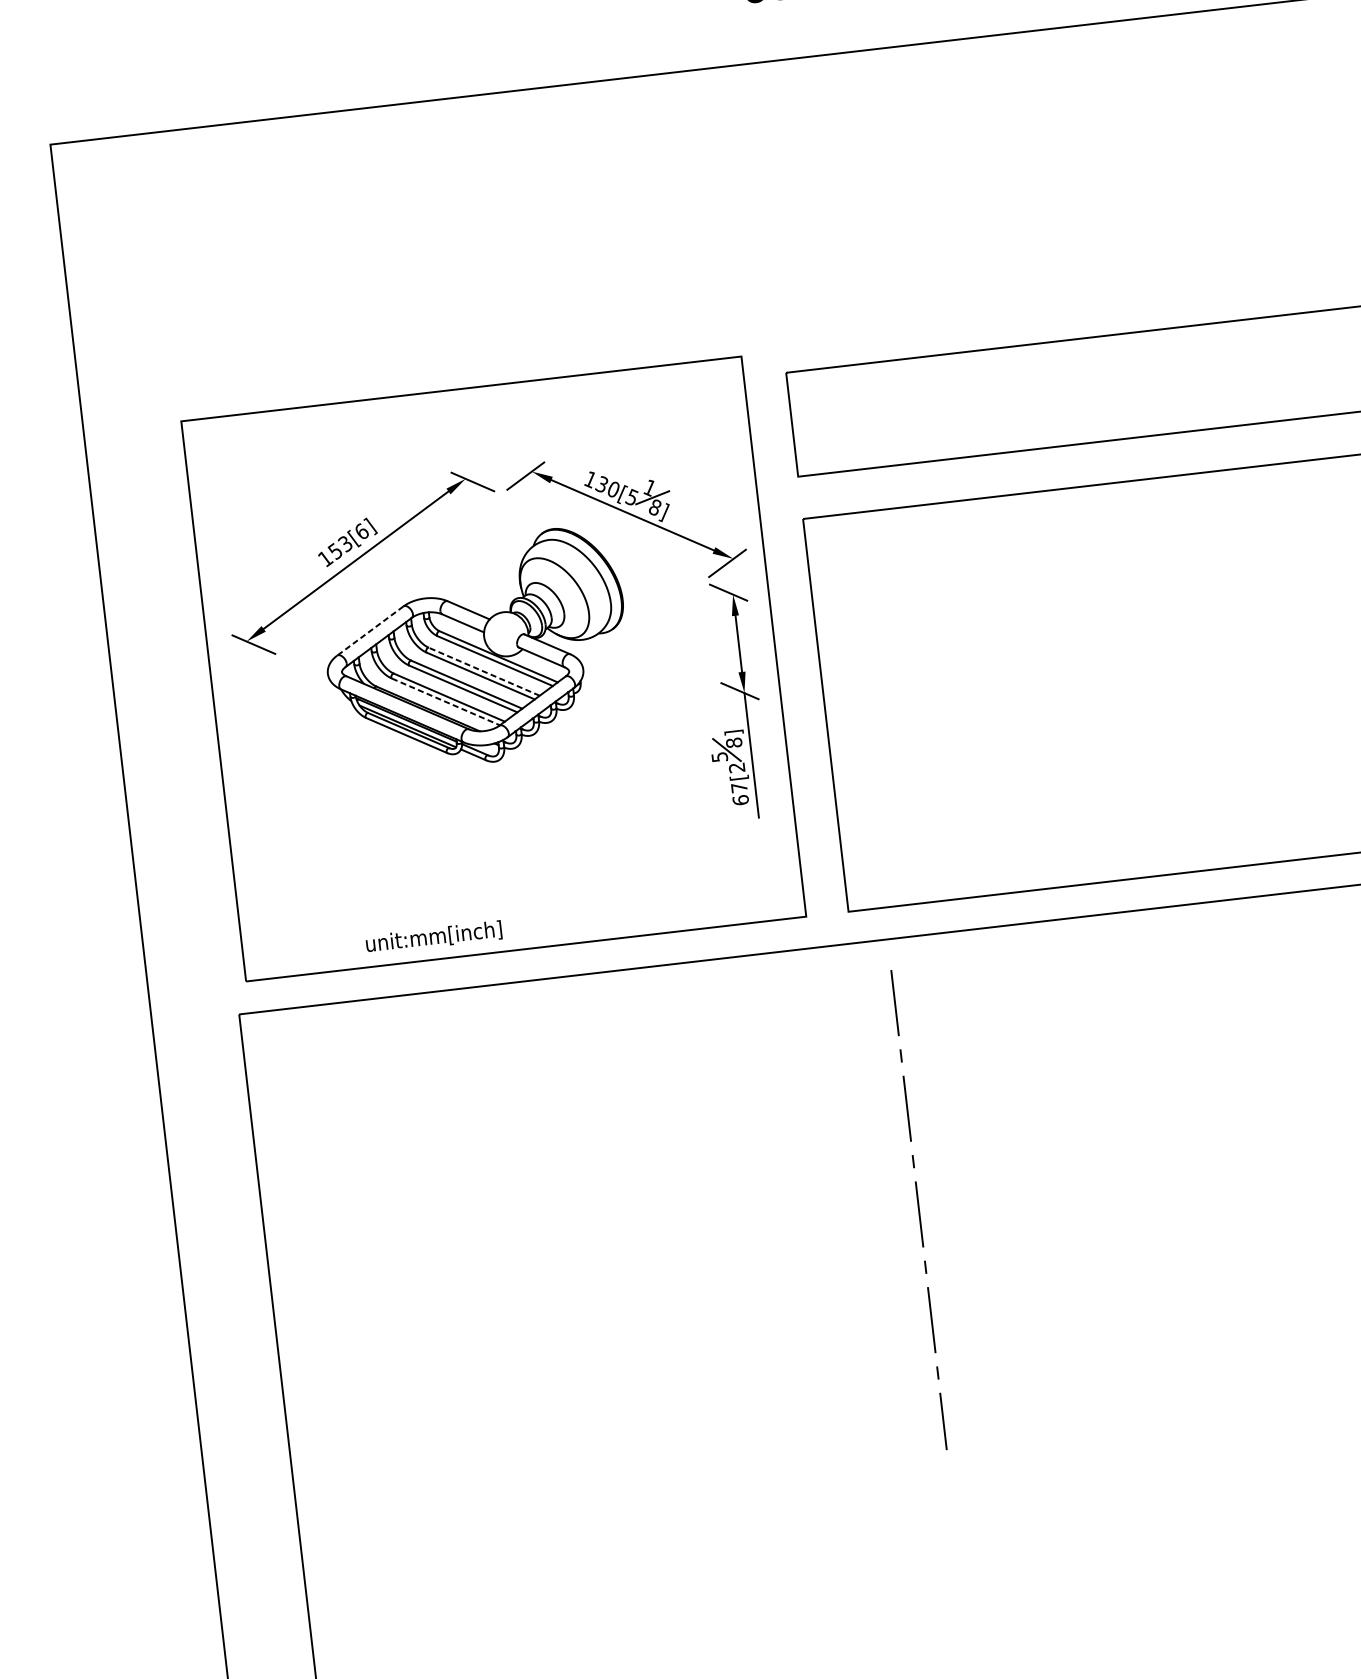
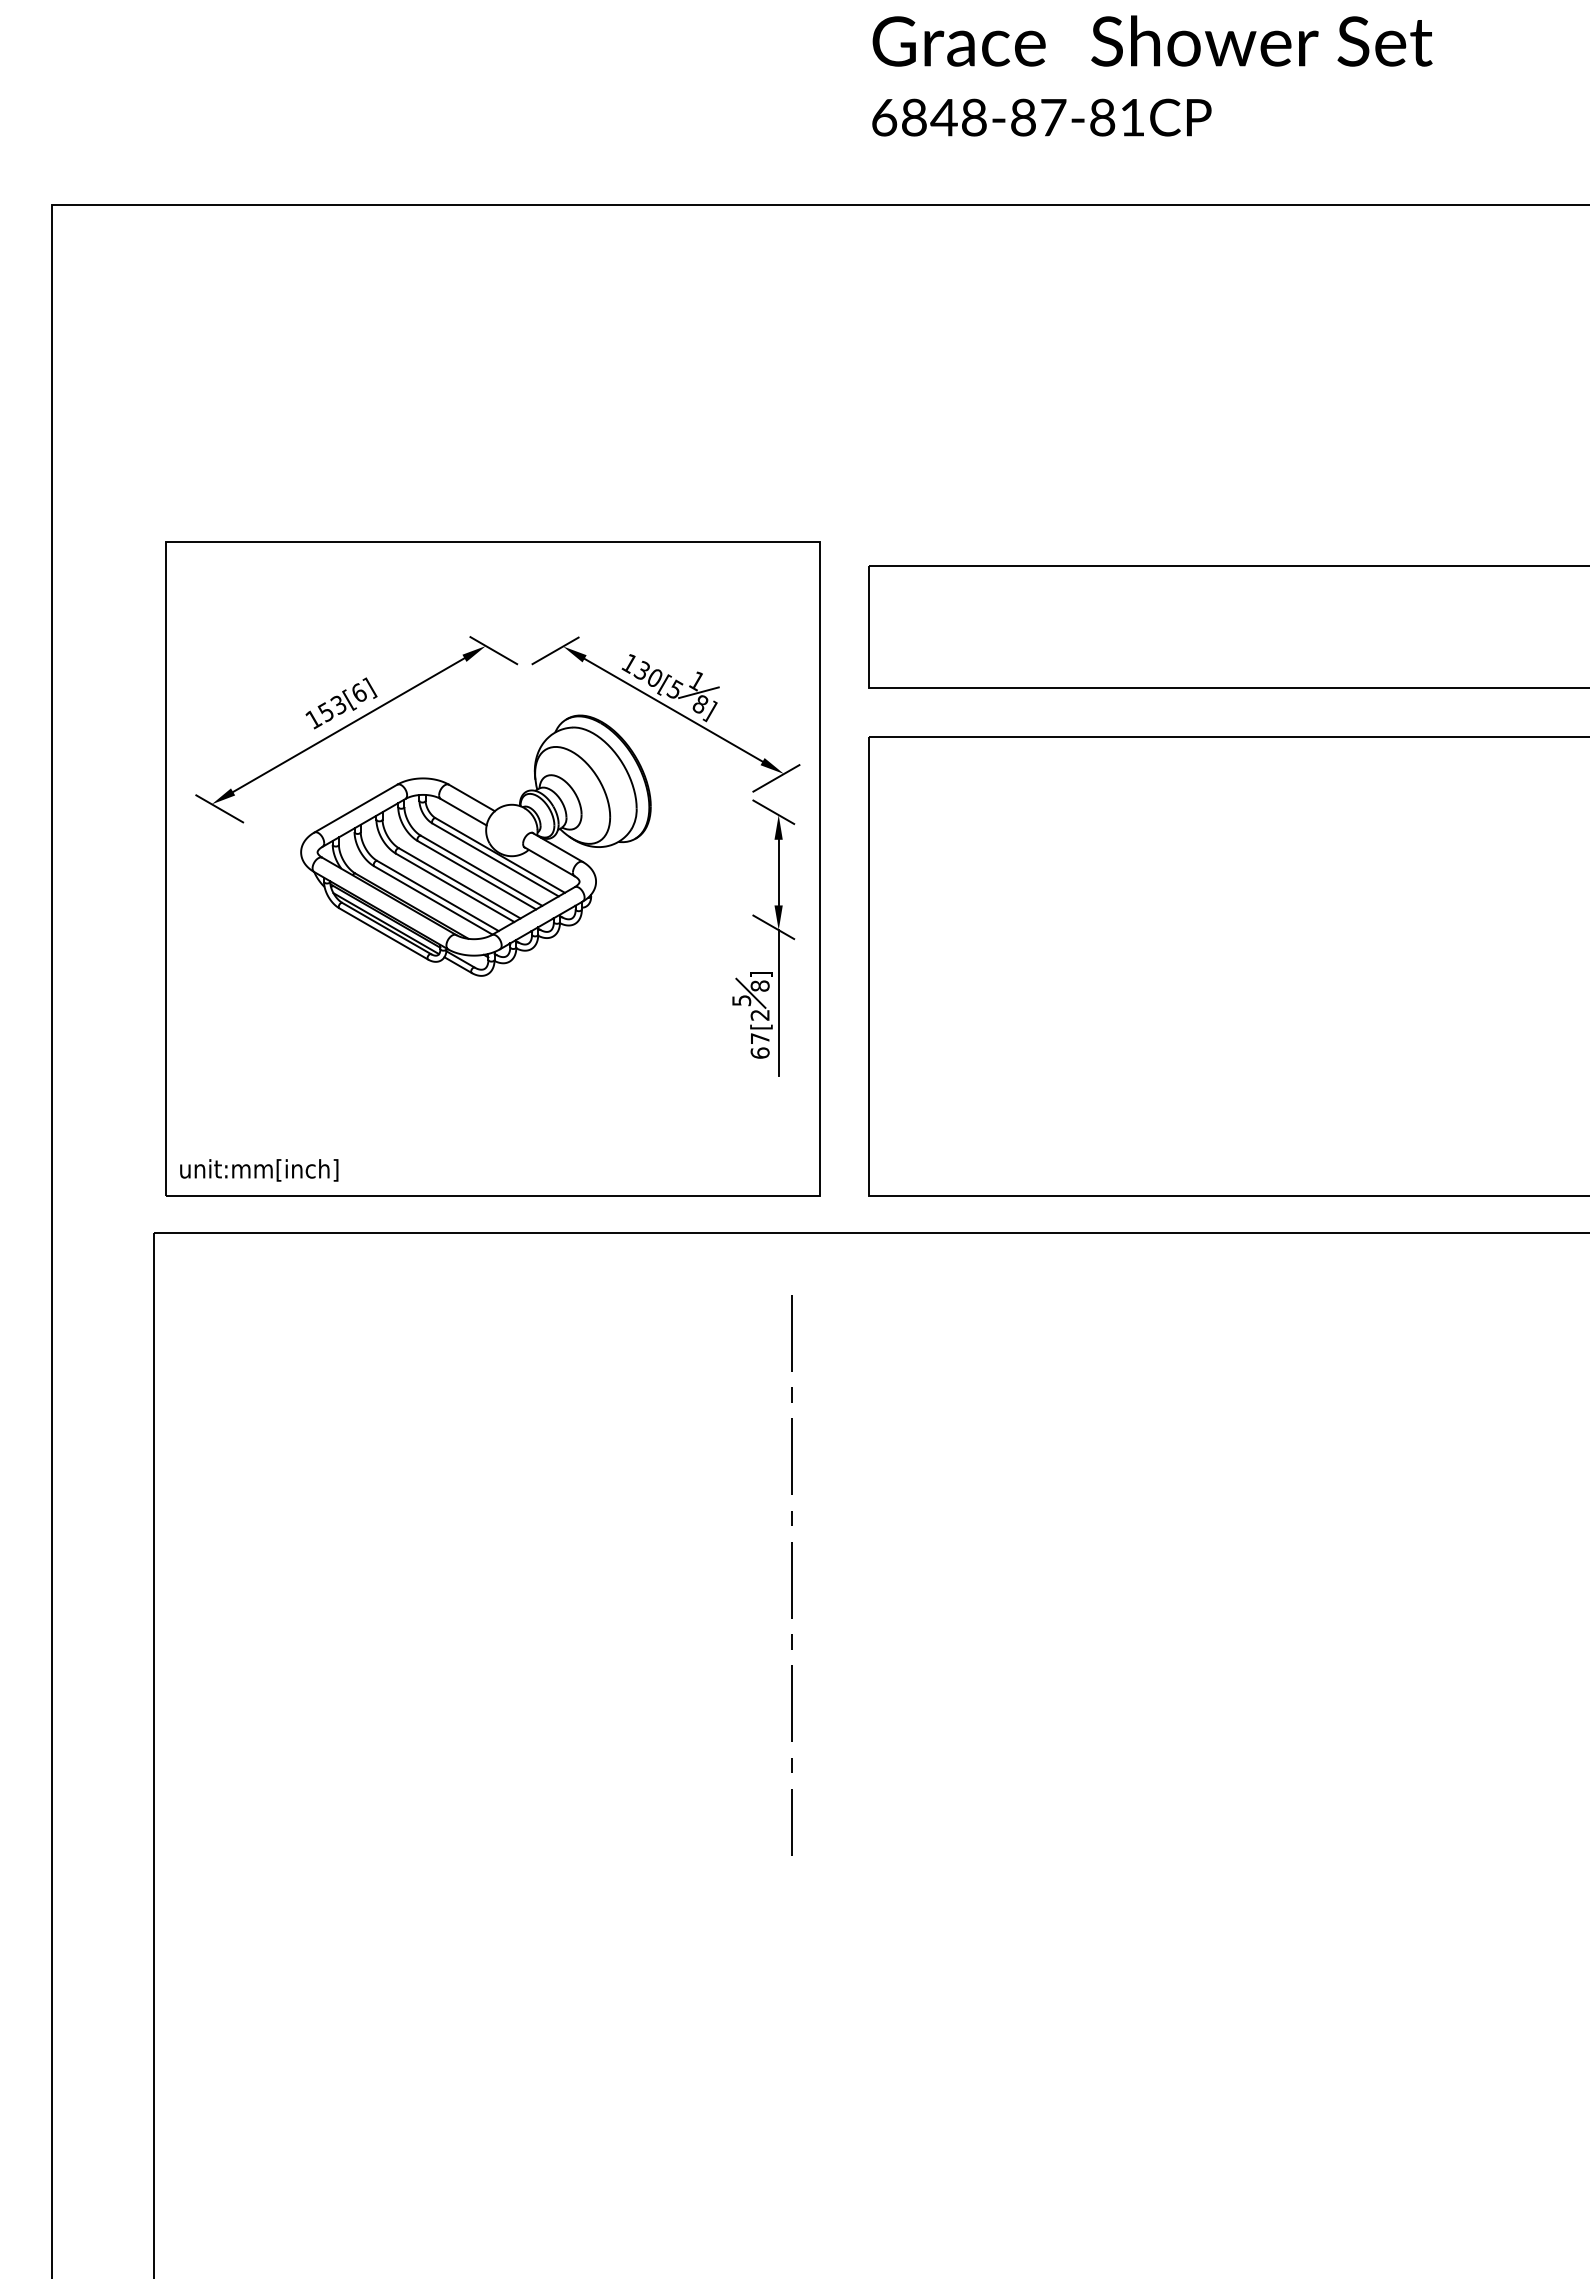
line: (370, 630) -> (355, 808), dashed -> solid
line: (484, 671) -> (481, 870), dashed -> solid
line: (446, 701) -> (433, 900), dashed -> solid
text: (434, 937) -> (259, 1170), moved
line: (918, 1210) -> (791, 1575), moved

